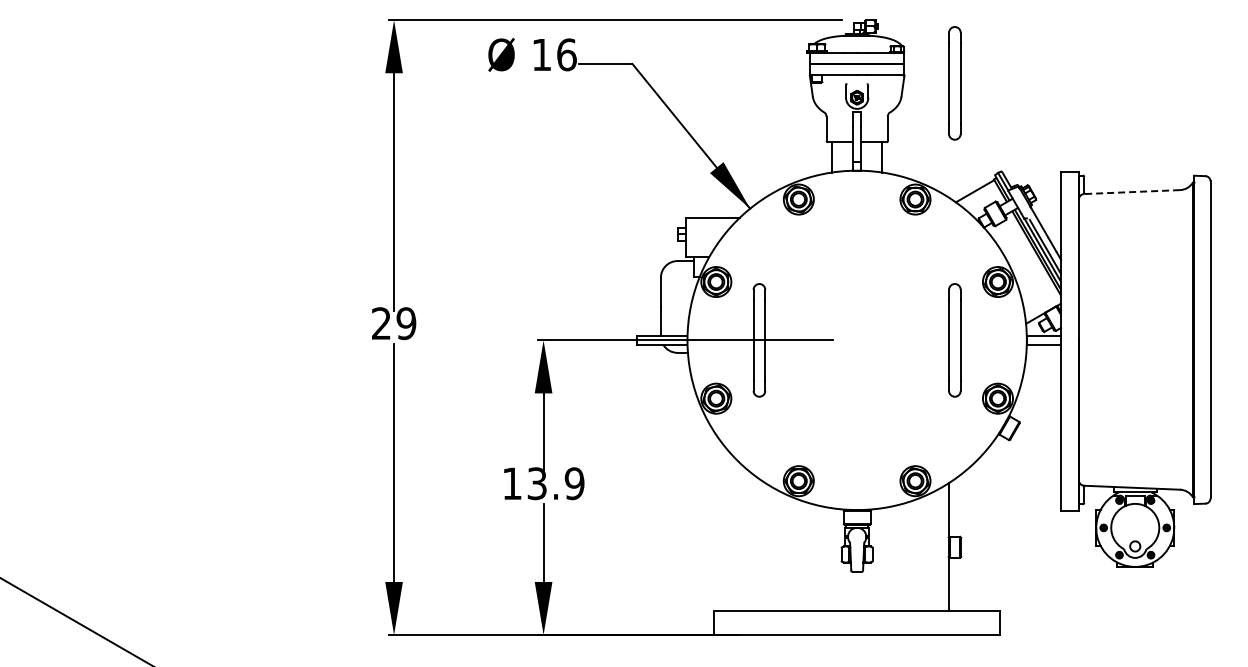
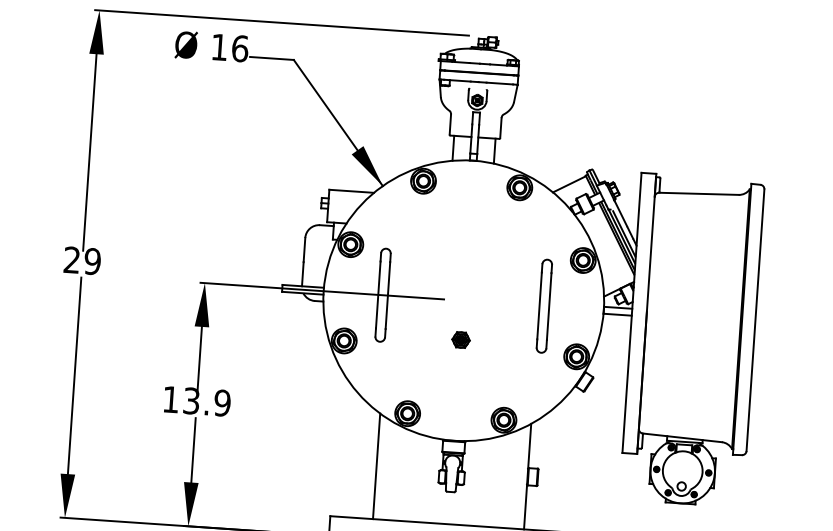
part: (954, 83) -> (558, 94), removed
line: (1131, 192) -> (698, 194), dashed -> solid
part: (856, 387) -> (460, 339), added
line: (765, 547) -> (376, 466), added

